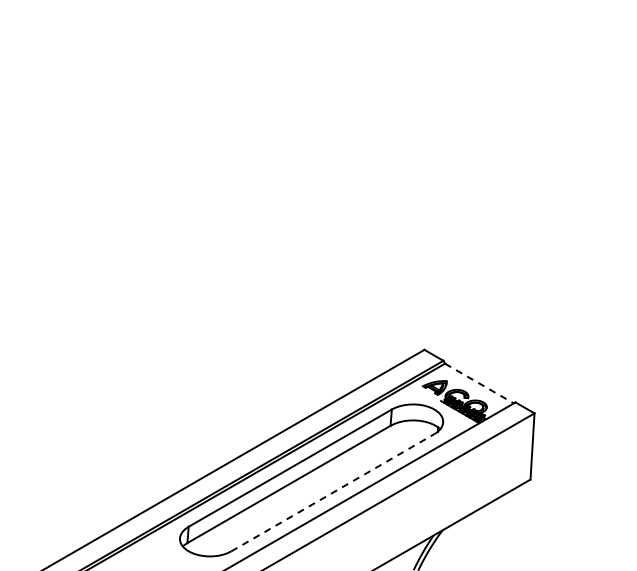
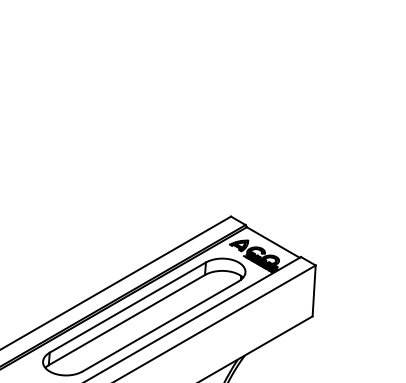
line: (479, 383) -> (273, 242), dashed -> solid
line: (333, 492) -> (161, 326), dashed -> solid

